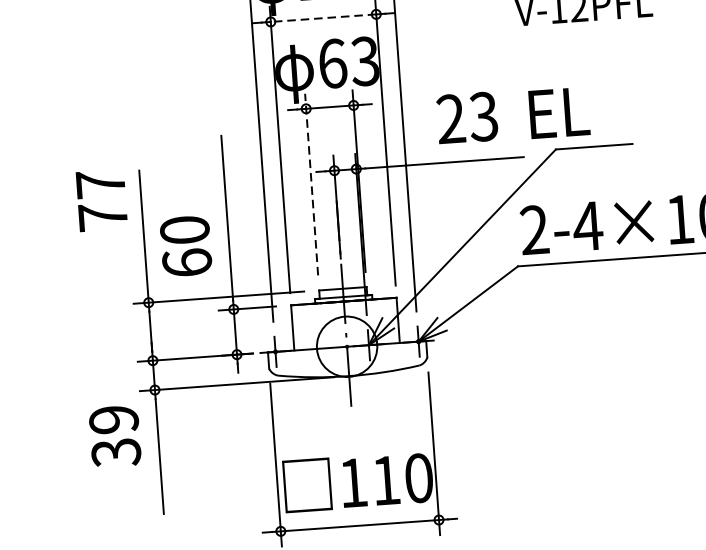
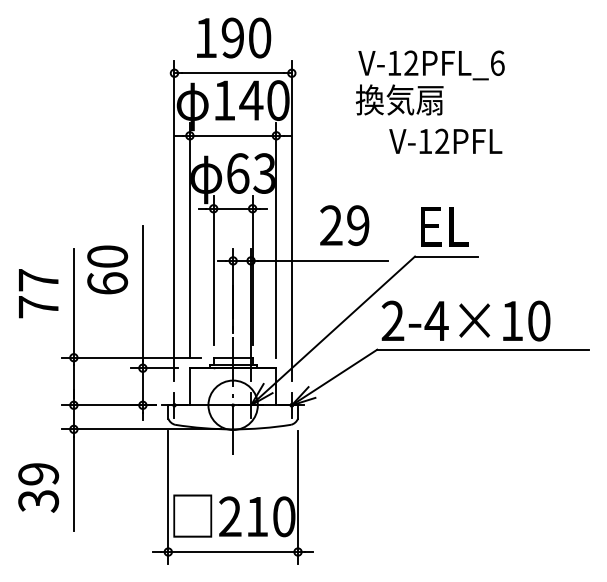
line: (322, 17) -> (232, 135), dashed -> solid
text: (558, 112) -> (444, 226), moved
text: (483, 116) -> (357, 225), 23 -> 29
line: (311, 184) -> (213, 270), dashed -> solid
text: (101, 200) -> (38, 293), moved
text: (185, 245) -> (107, 269), moved
text: (114, 435) -> (38, 487), moved
text: (353, 482) -> (230, 516), 110 -> 210

